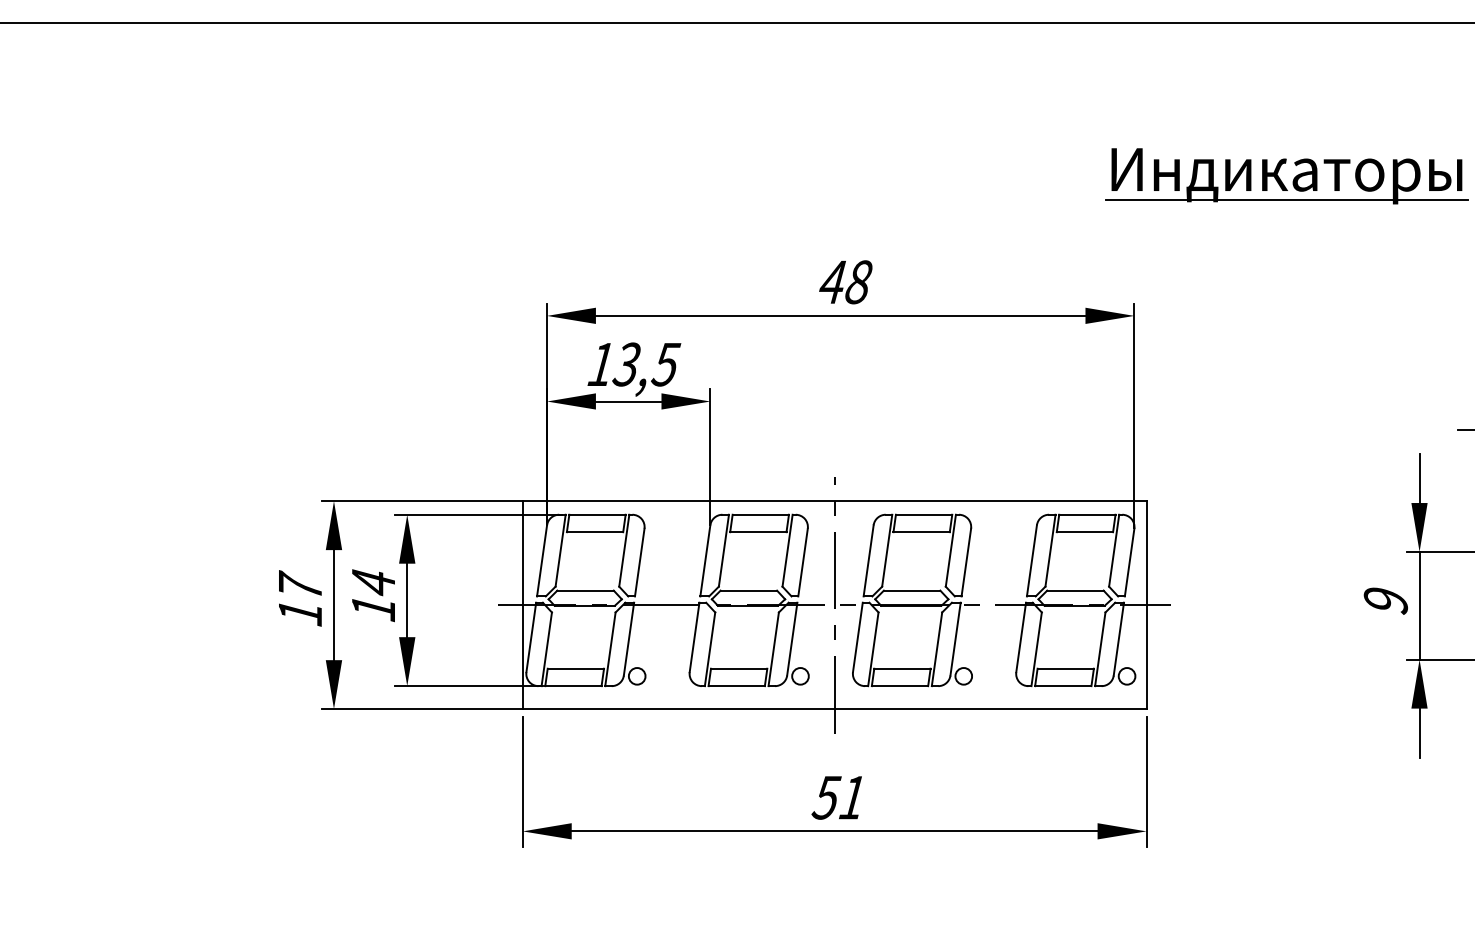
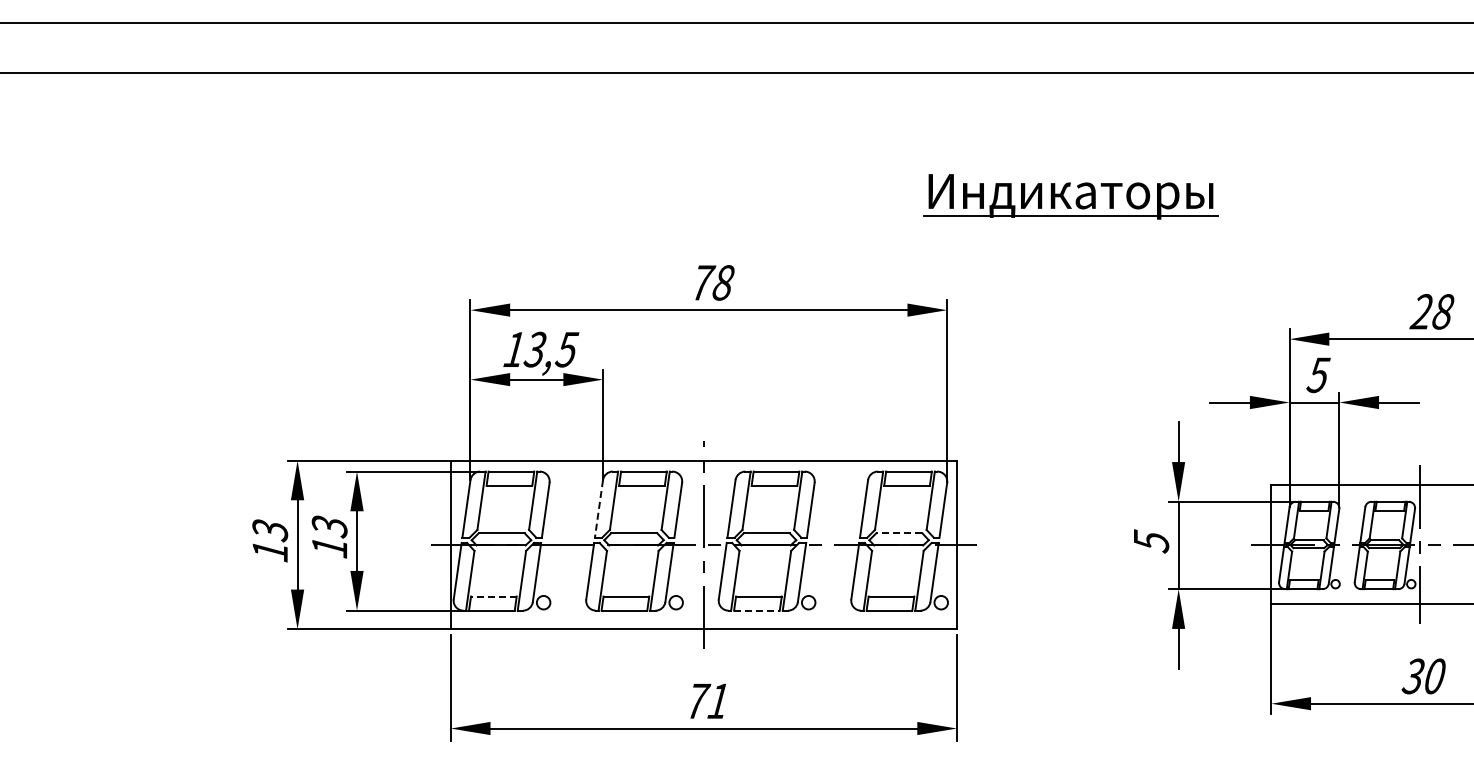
text: (834, 281) -> (703, 282), 48 -> 78
line: (704, 561) -> (598, 509), solid -> dashed
text: (373, 582) -> (329, 526), 14 -> 13
text: (300, 586) -> (270, 529), 17 -> 13
line: (1075, 591) -> (899, 533), solid -> dashed
text: (1386, 600) -> (1151, 541), 9 -> 5
line: (575, 668) -> (493, 596), solid -> dashed
line: (899, 685) -> (756, 610), solid -> dashed
text: (827, 798) -> (698, 701), 51 -> 71

